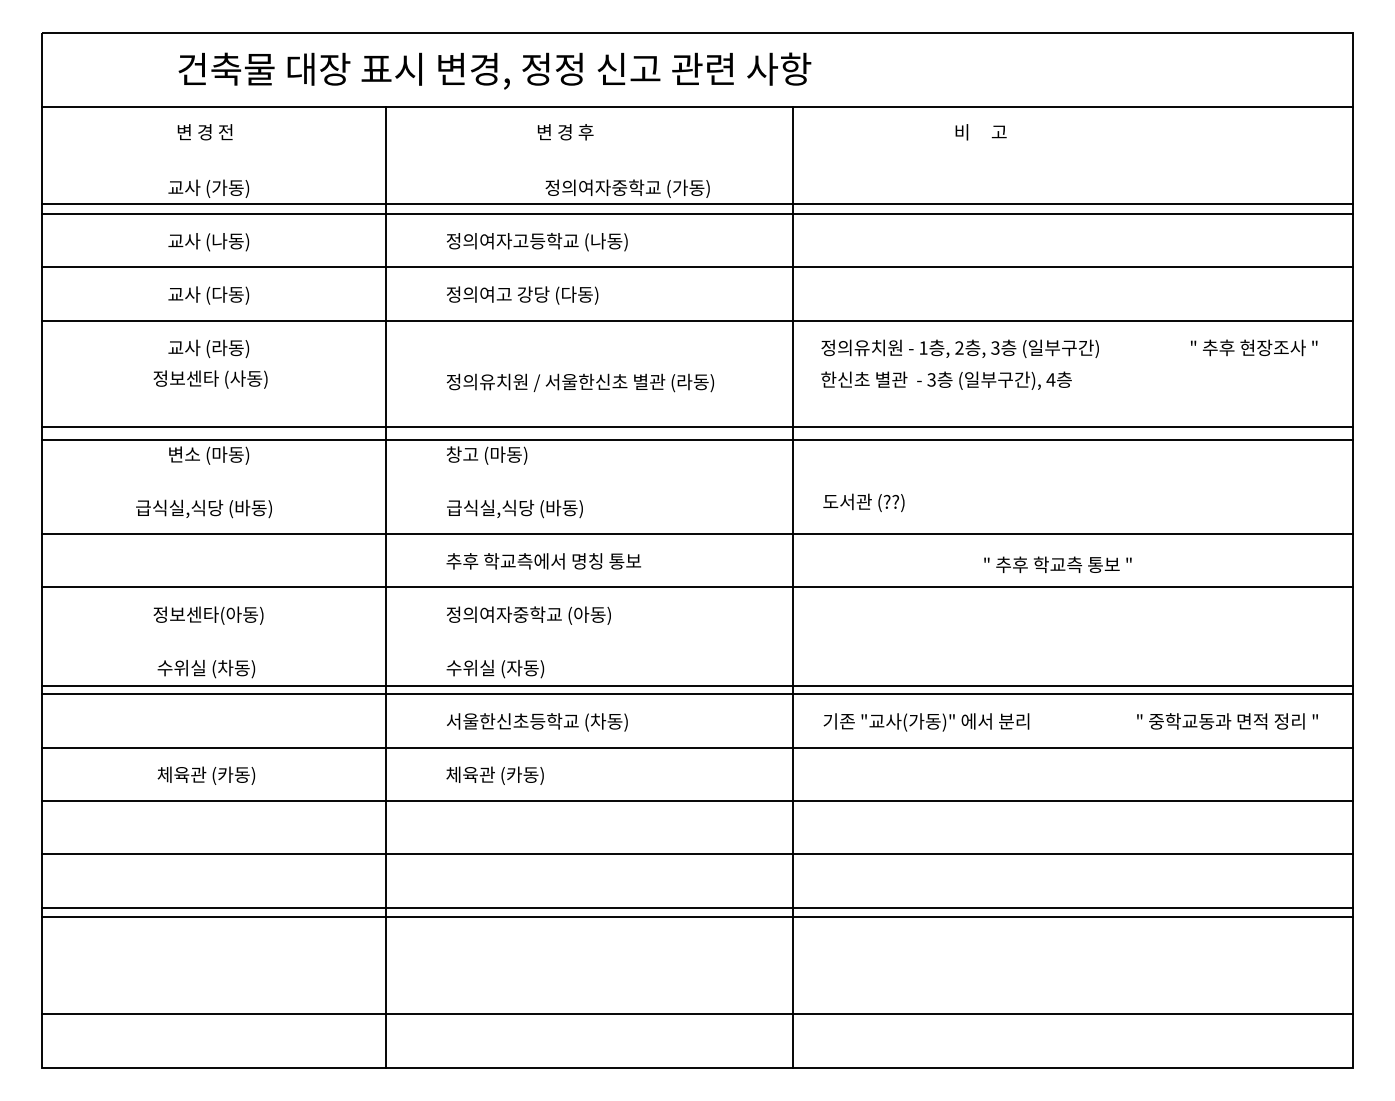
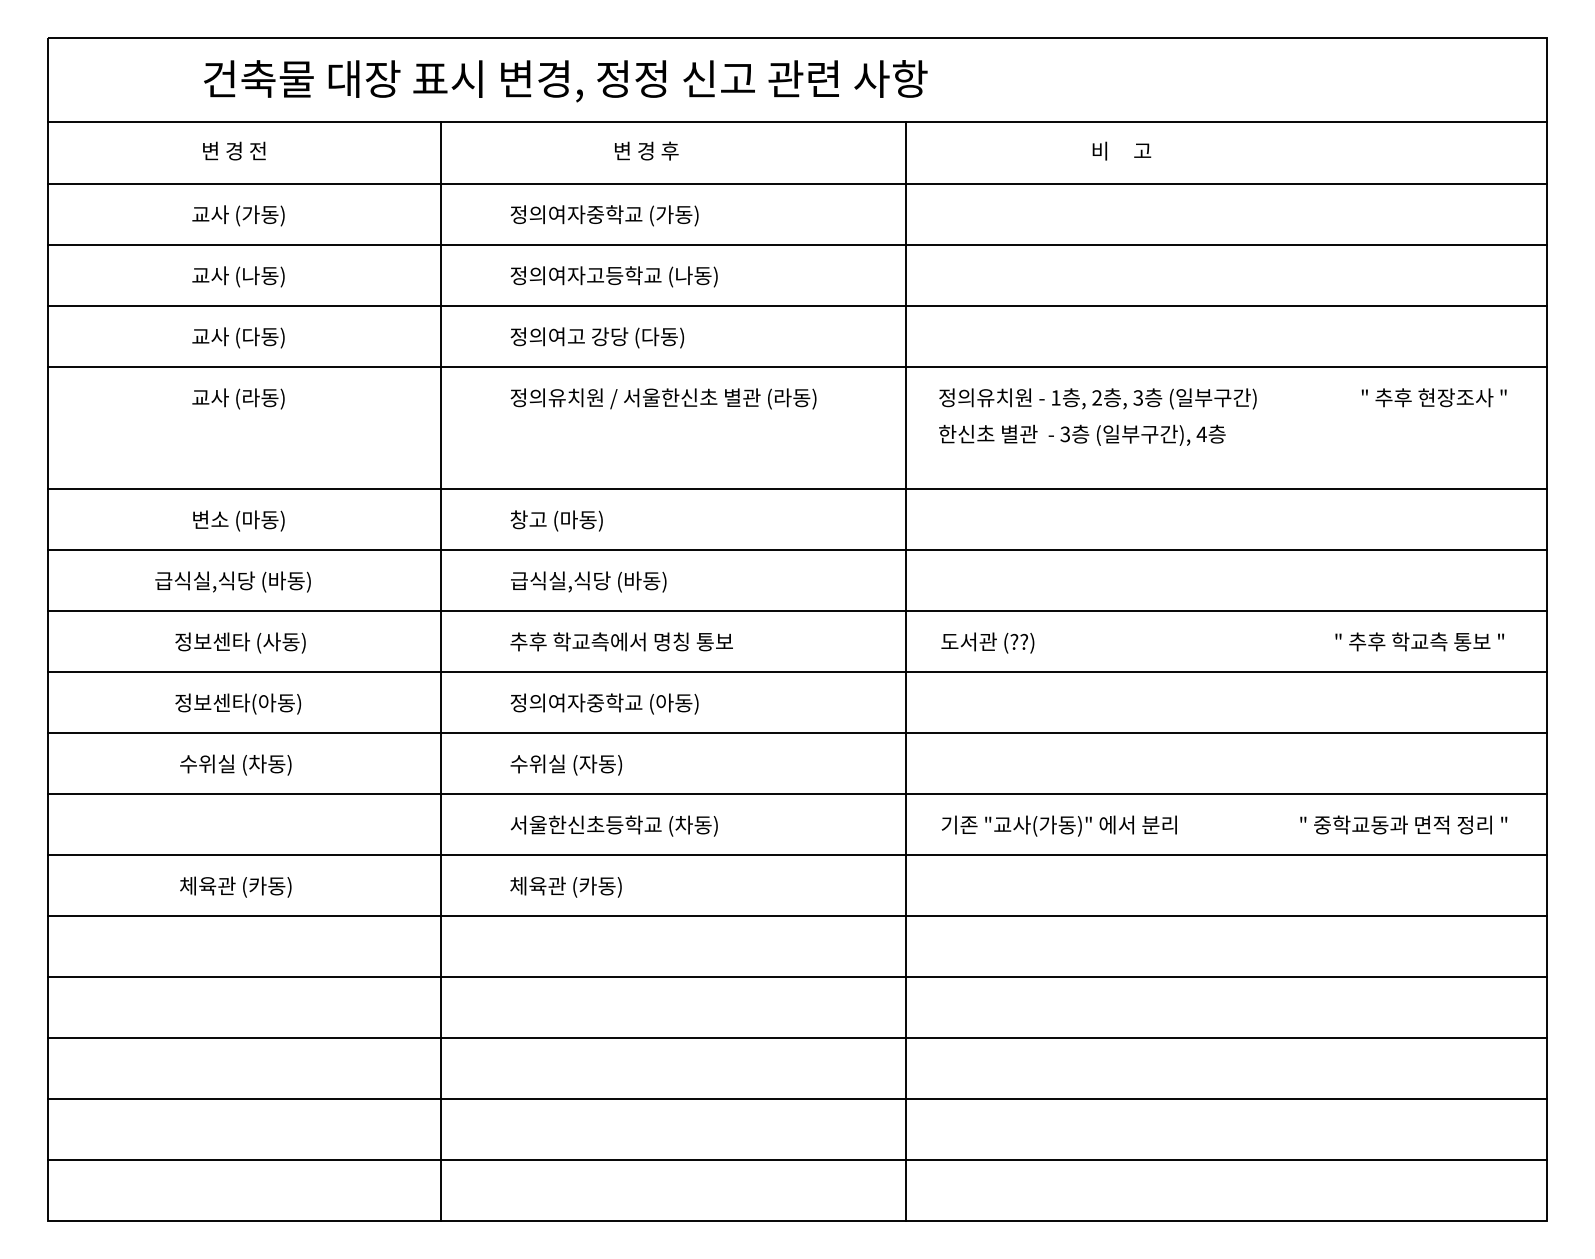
text: (627, 188) -> (604, 215), moved
line: (697, 204) -> (797, 183), moved
text: (210, 379) -> (240, 642), moved
text: (580, 382) -> (663, 398), moved
line: (697, 439) -> (797, 549), moved
text: (863, 502) -> (987, 642), moved
text: (1057, 564) -> (1419, 641), moved
line: (697, 686) -> (797, 732), moved
line: (697, 916) -> (797, 1098), moved

